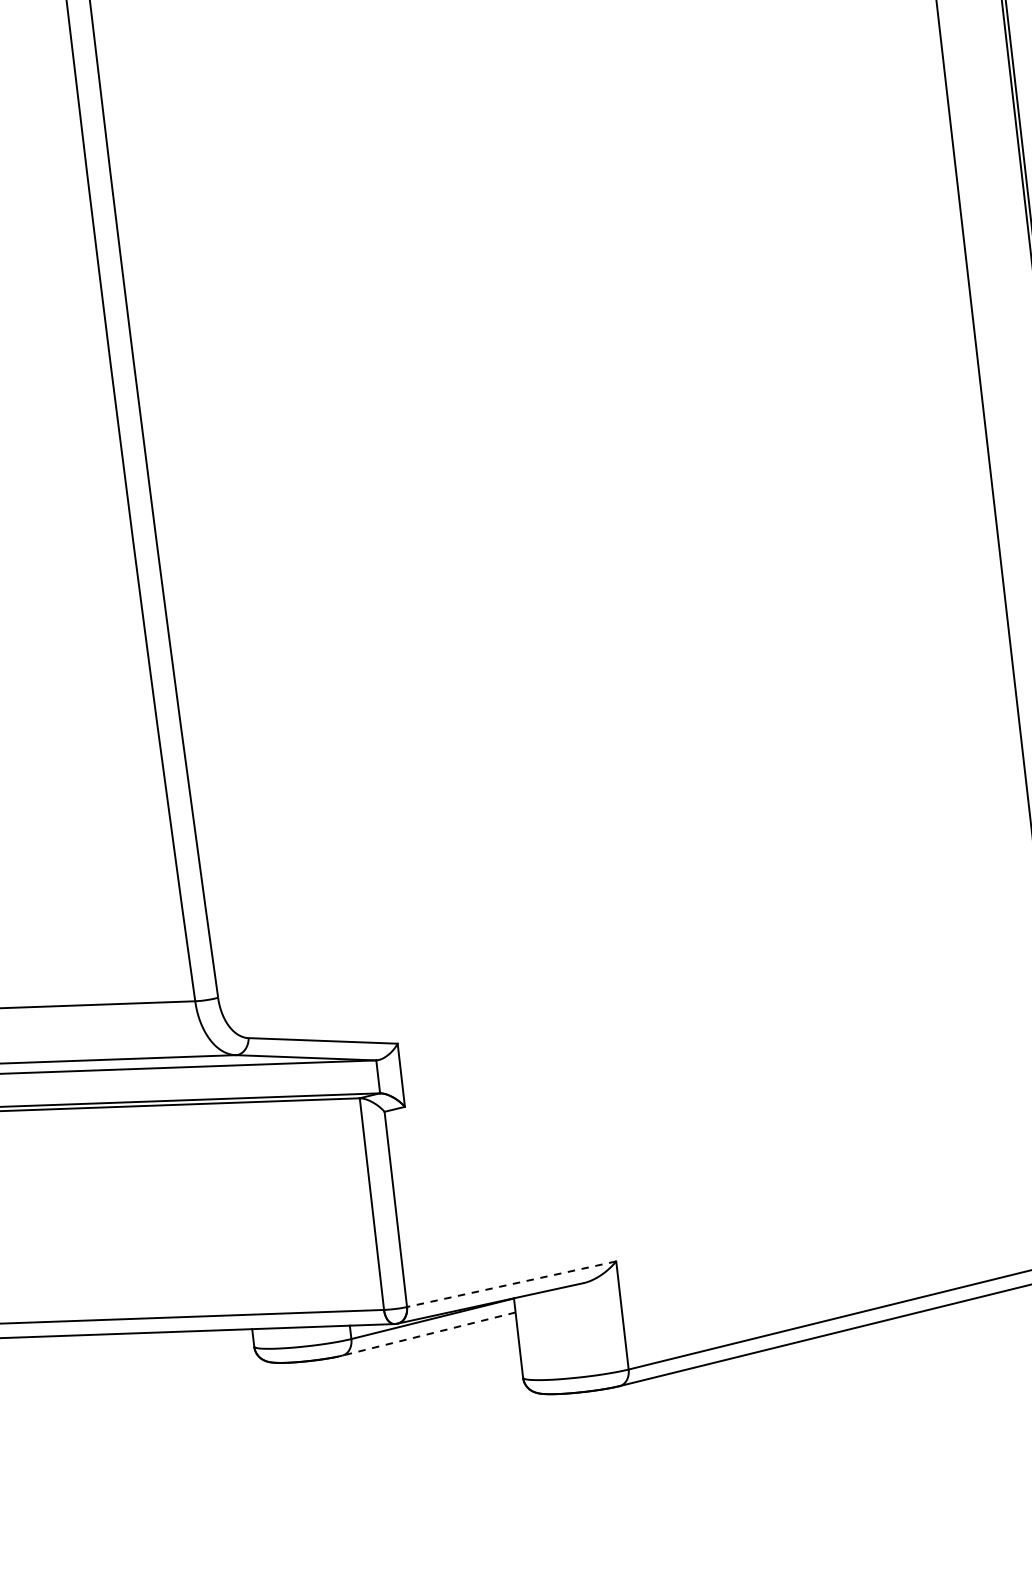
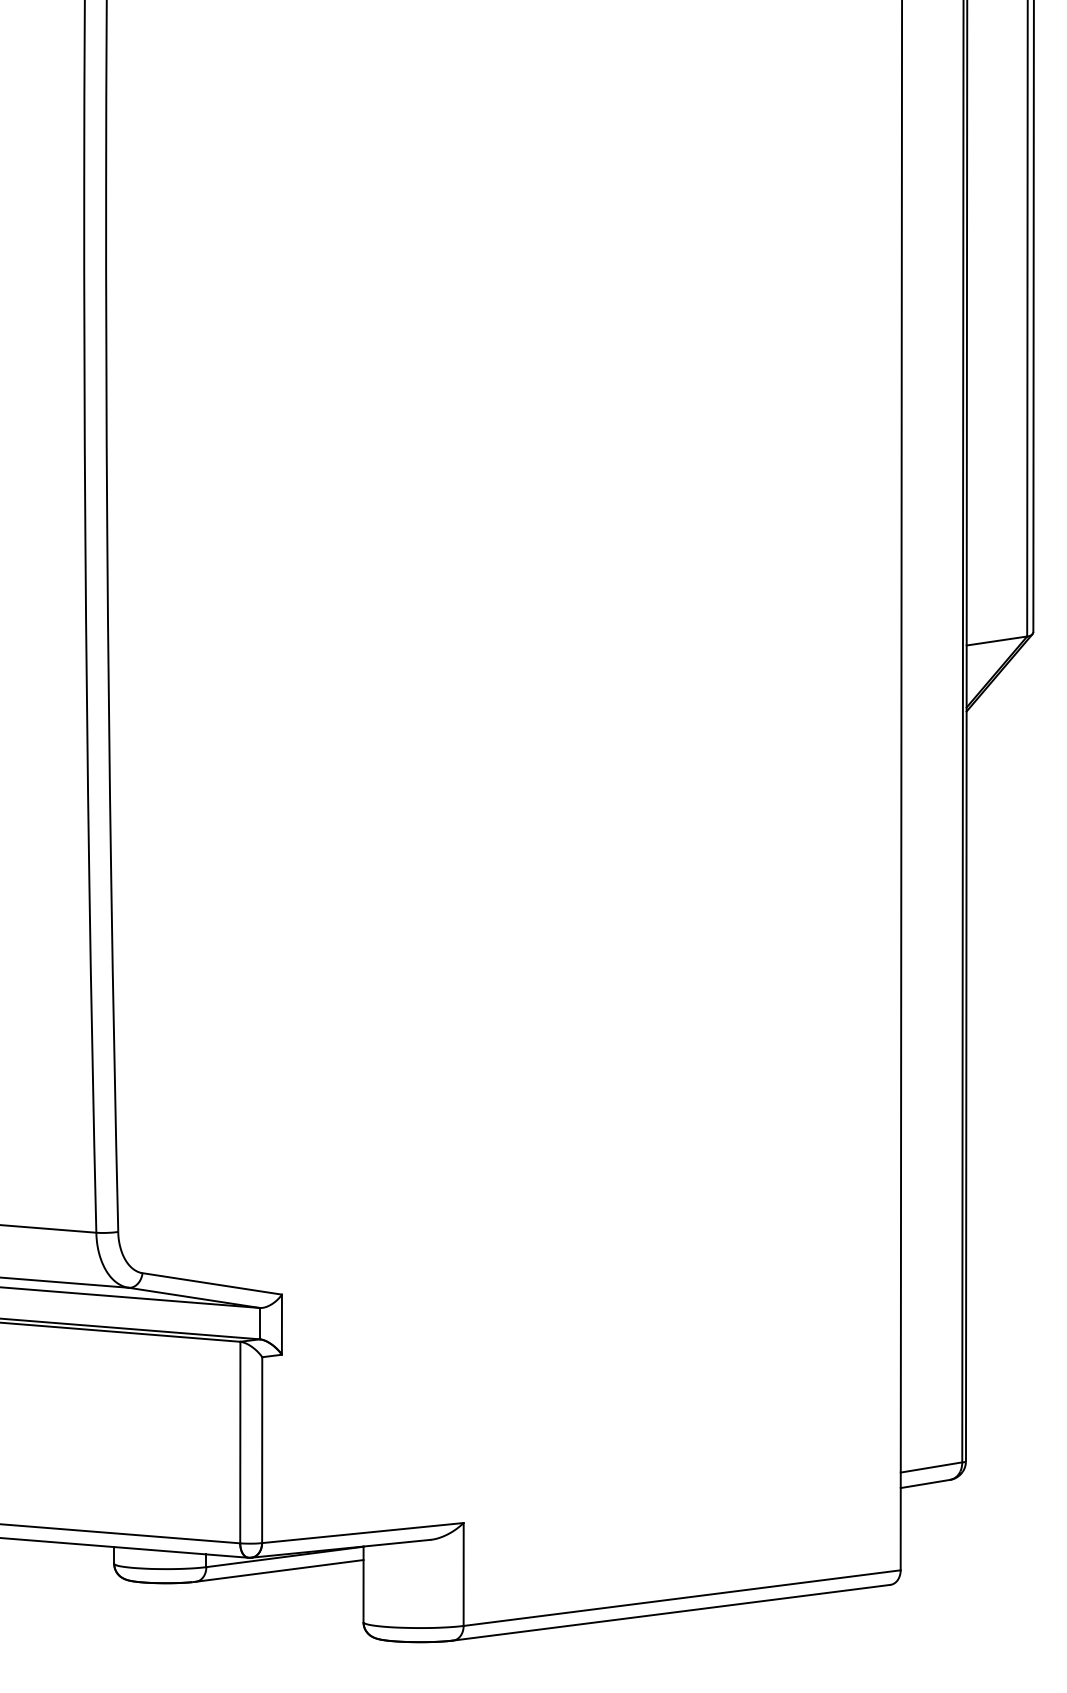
line: (511, 1284) -> (362, 1533), dashed -> solid
line: (428, 1333) -> (279, 1570), dashed -> solid

